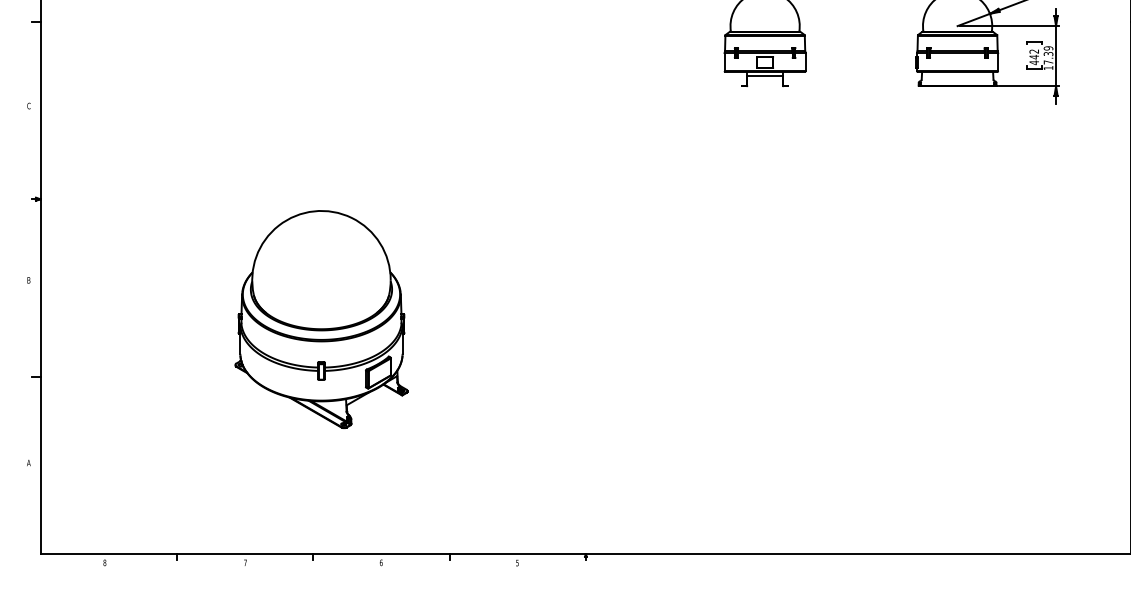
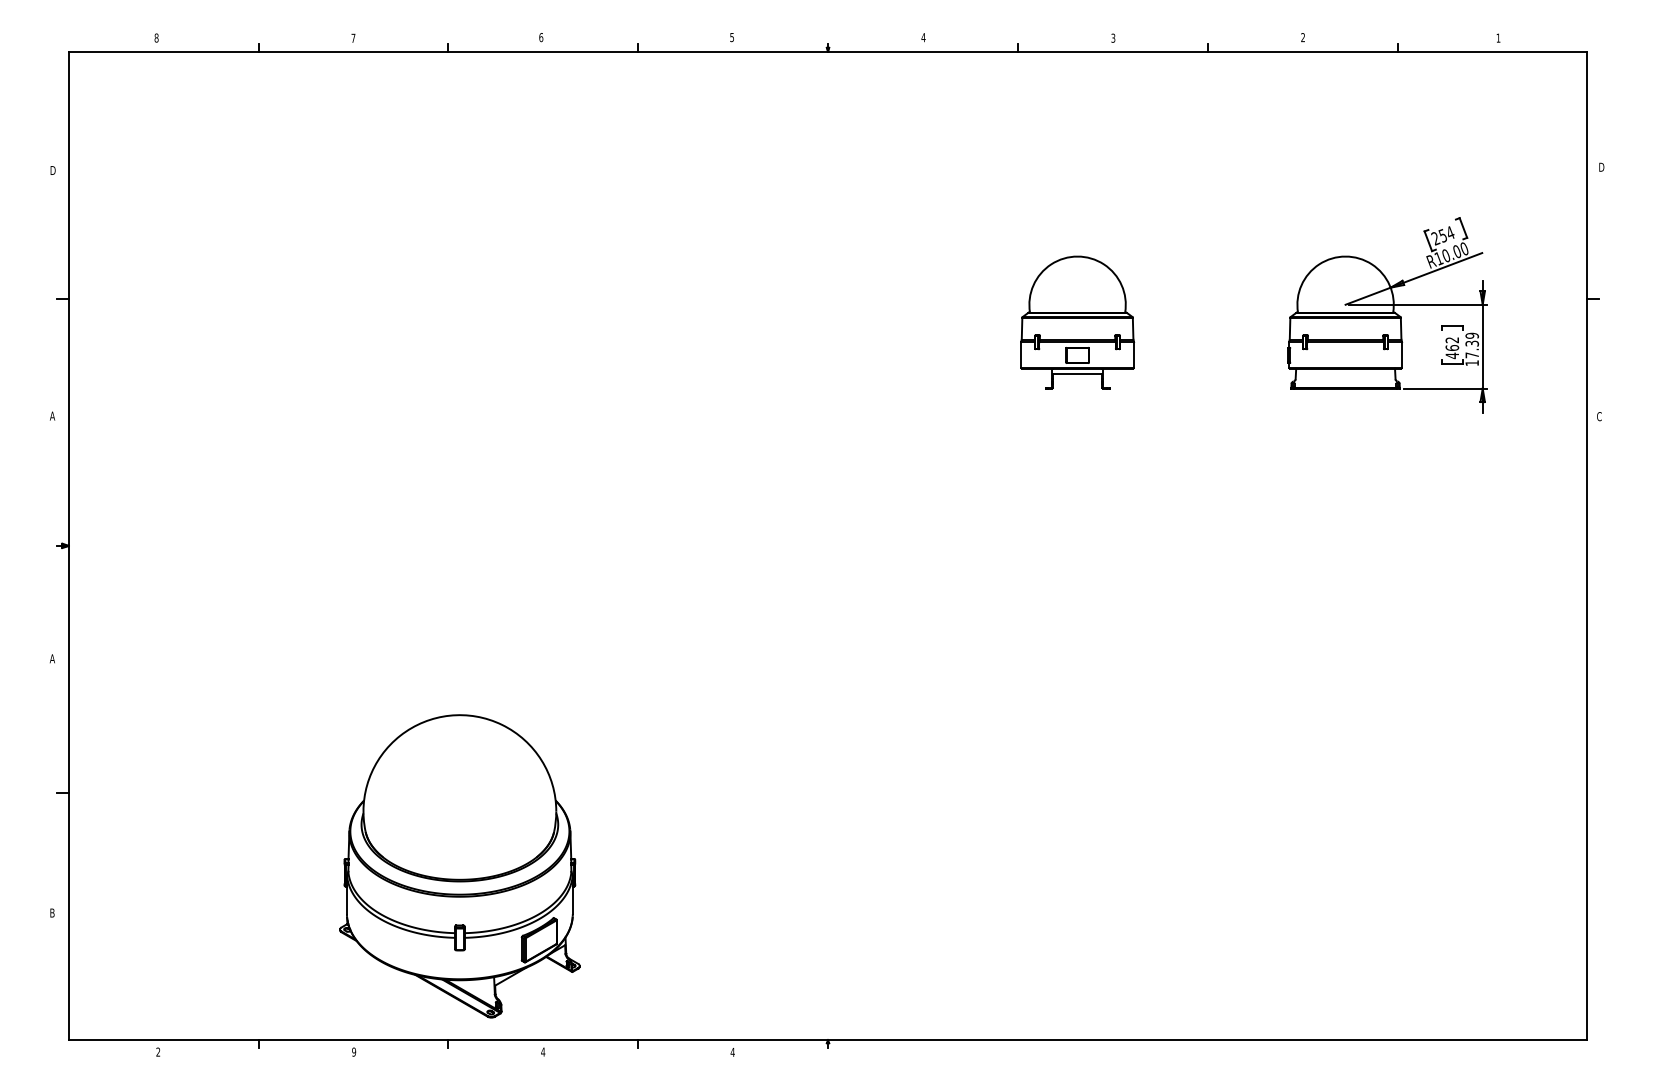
text: (1034, 56) -> (1452, 347), 442 -> 462
text: (28, 105) -> (52, 415), C -> A
text: (28, 280) -> (51, 658), B -> A
part: (321, 319) -> (459, 866), moved
text: (28, 462) -> (51, 912), A -> B
text: (105, 562) -> (158, 1051), 8 -> 2
text: (245, 562) -> (354, 1051), 7 -> 9
text: (381, 562) -> (543, 1051), 6 -> 4
text: (517, 562) -> (732, 1051), 5 -> 4

